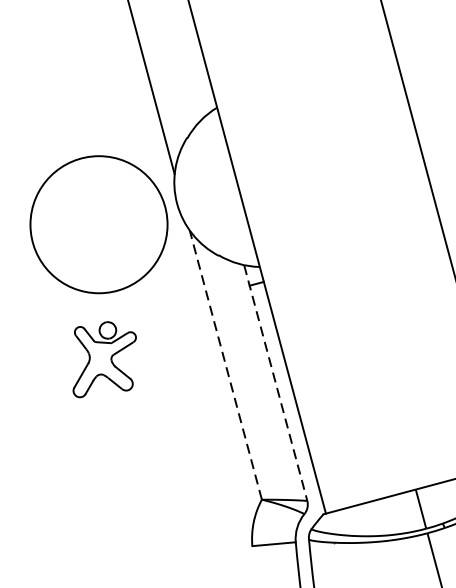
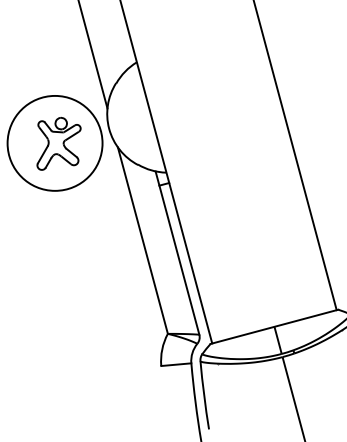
part: (103, 359) -> (58, 143), moved
line: (225, 364) -> (142, 240), dashed -> solid
line: (275, 383) -> (177, 253), dashed -> solid

